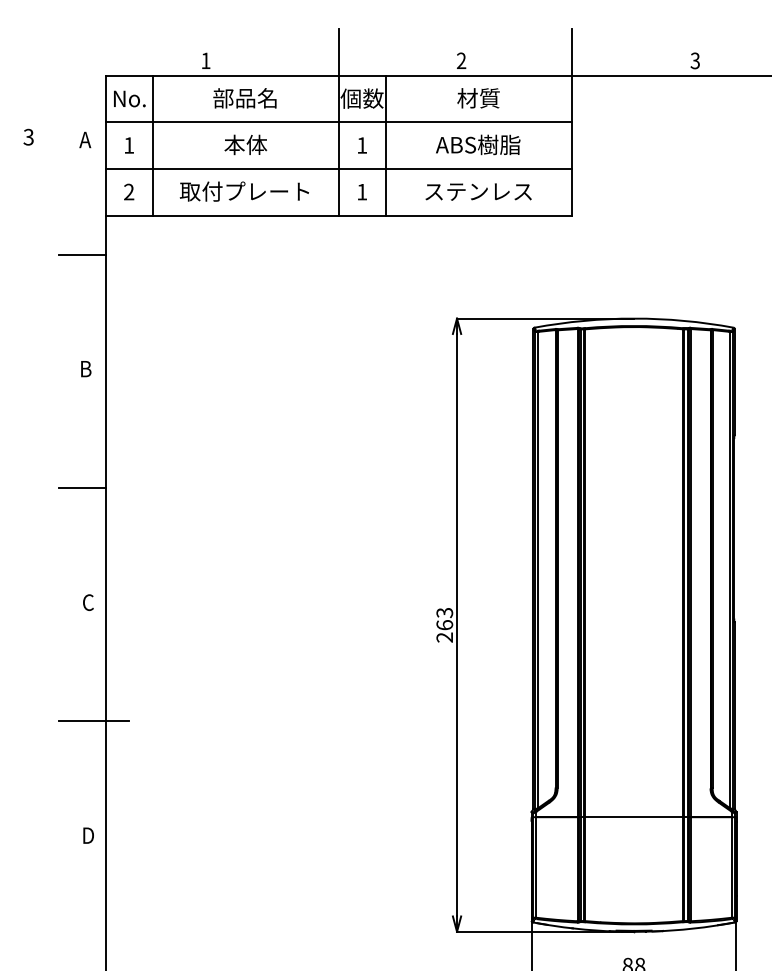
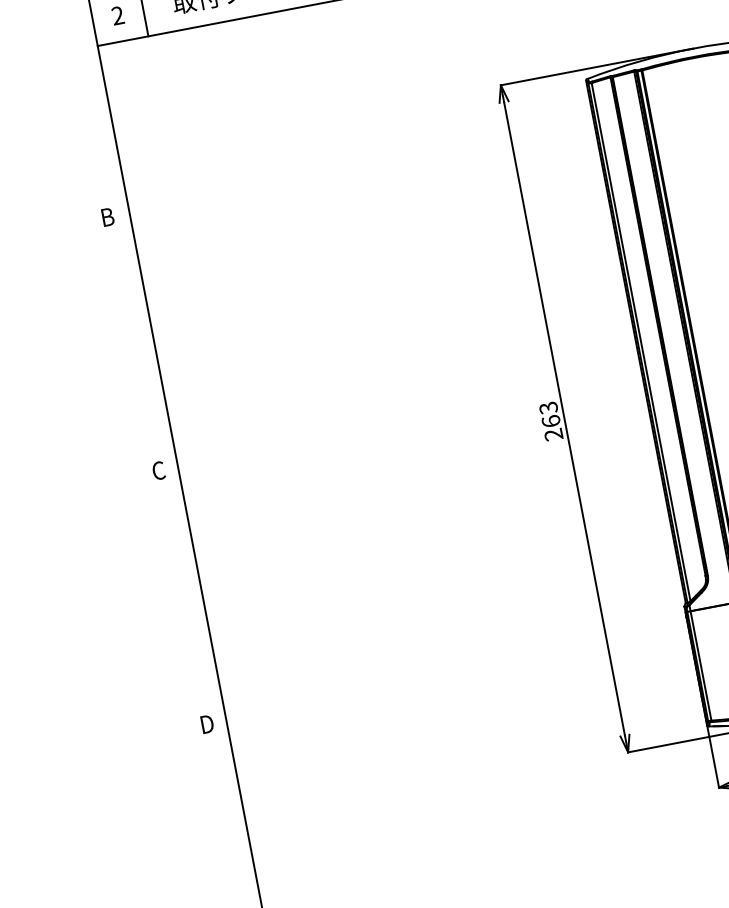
line: (82, 255) -> (80, 94), removed
line: (82, 488) -> (128, 347), removed
line: (94, 721) -> (190, 598), removed

